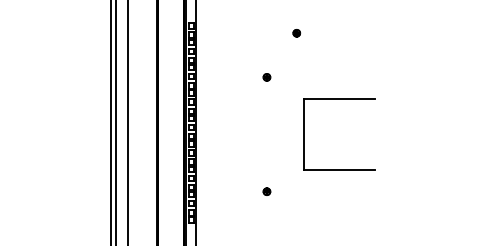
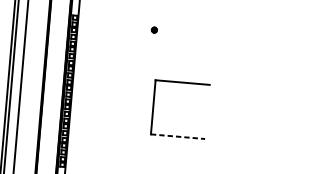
part: (266, 77) -> (128, 61), removed
line: (339, 170) -> (177, 136), solid -> dashed
part: (266, 191) -> (121, 148), removed

